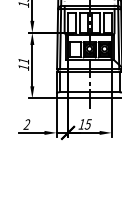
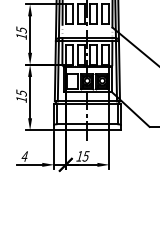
text: (23, 60) -> (21, 92), 11 -> 15
text: (26, 124) -> (24, 156), 2 -> 4

